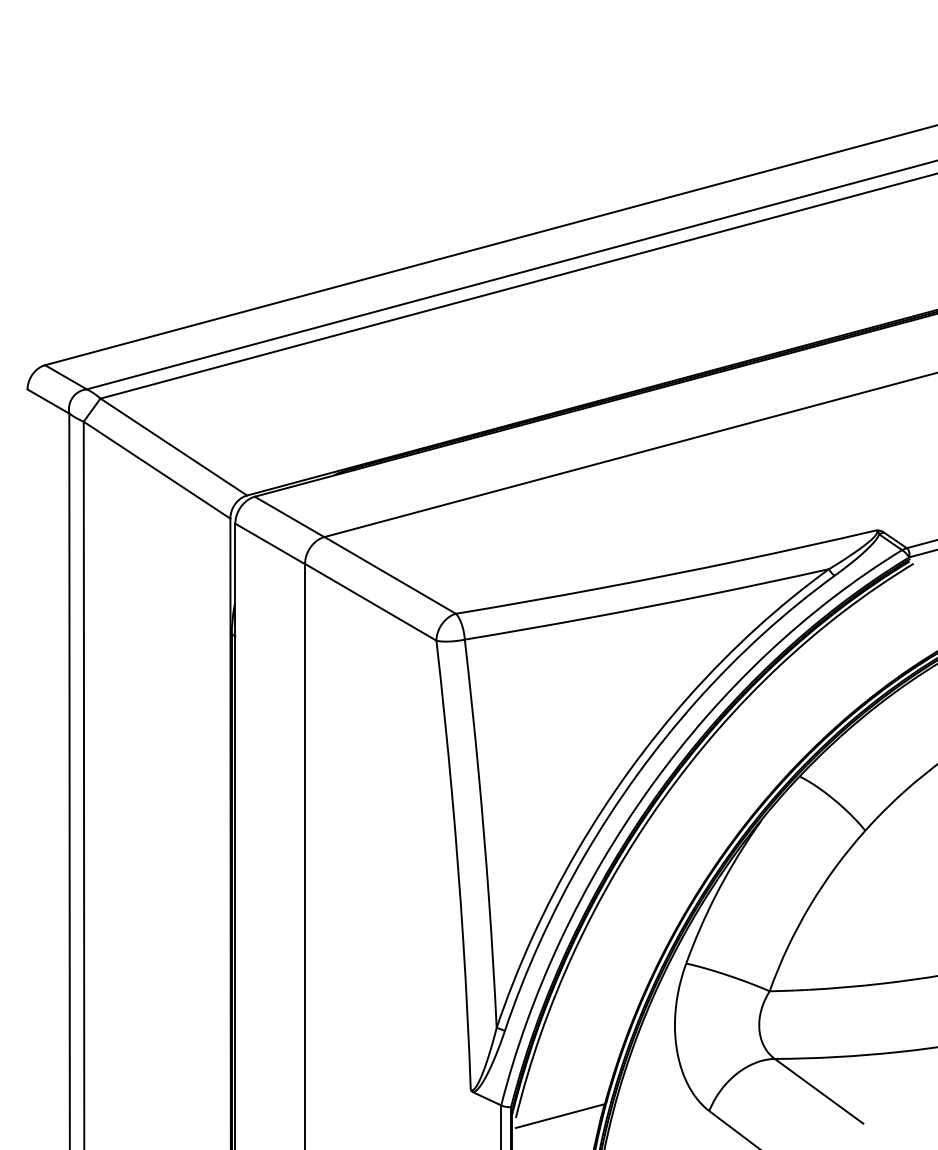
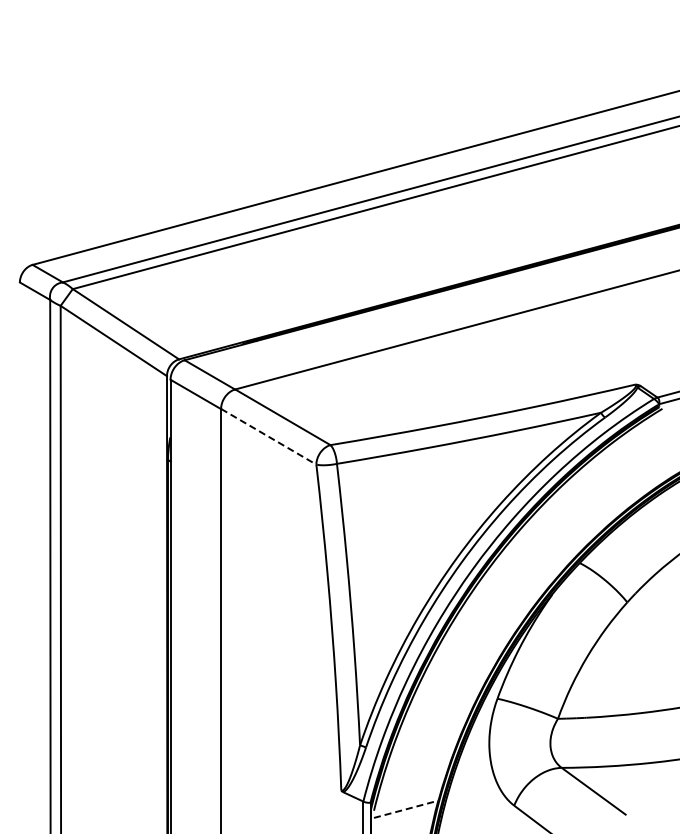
line: (371, 603) -> (269, 437), solid -> dashed
line: (560, 1116) -> (406, 809), solid -> dashed

